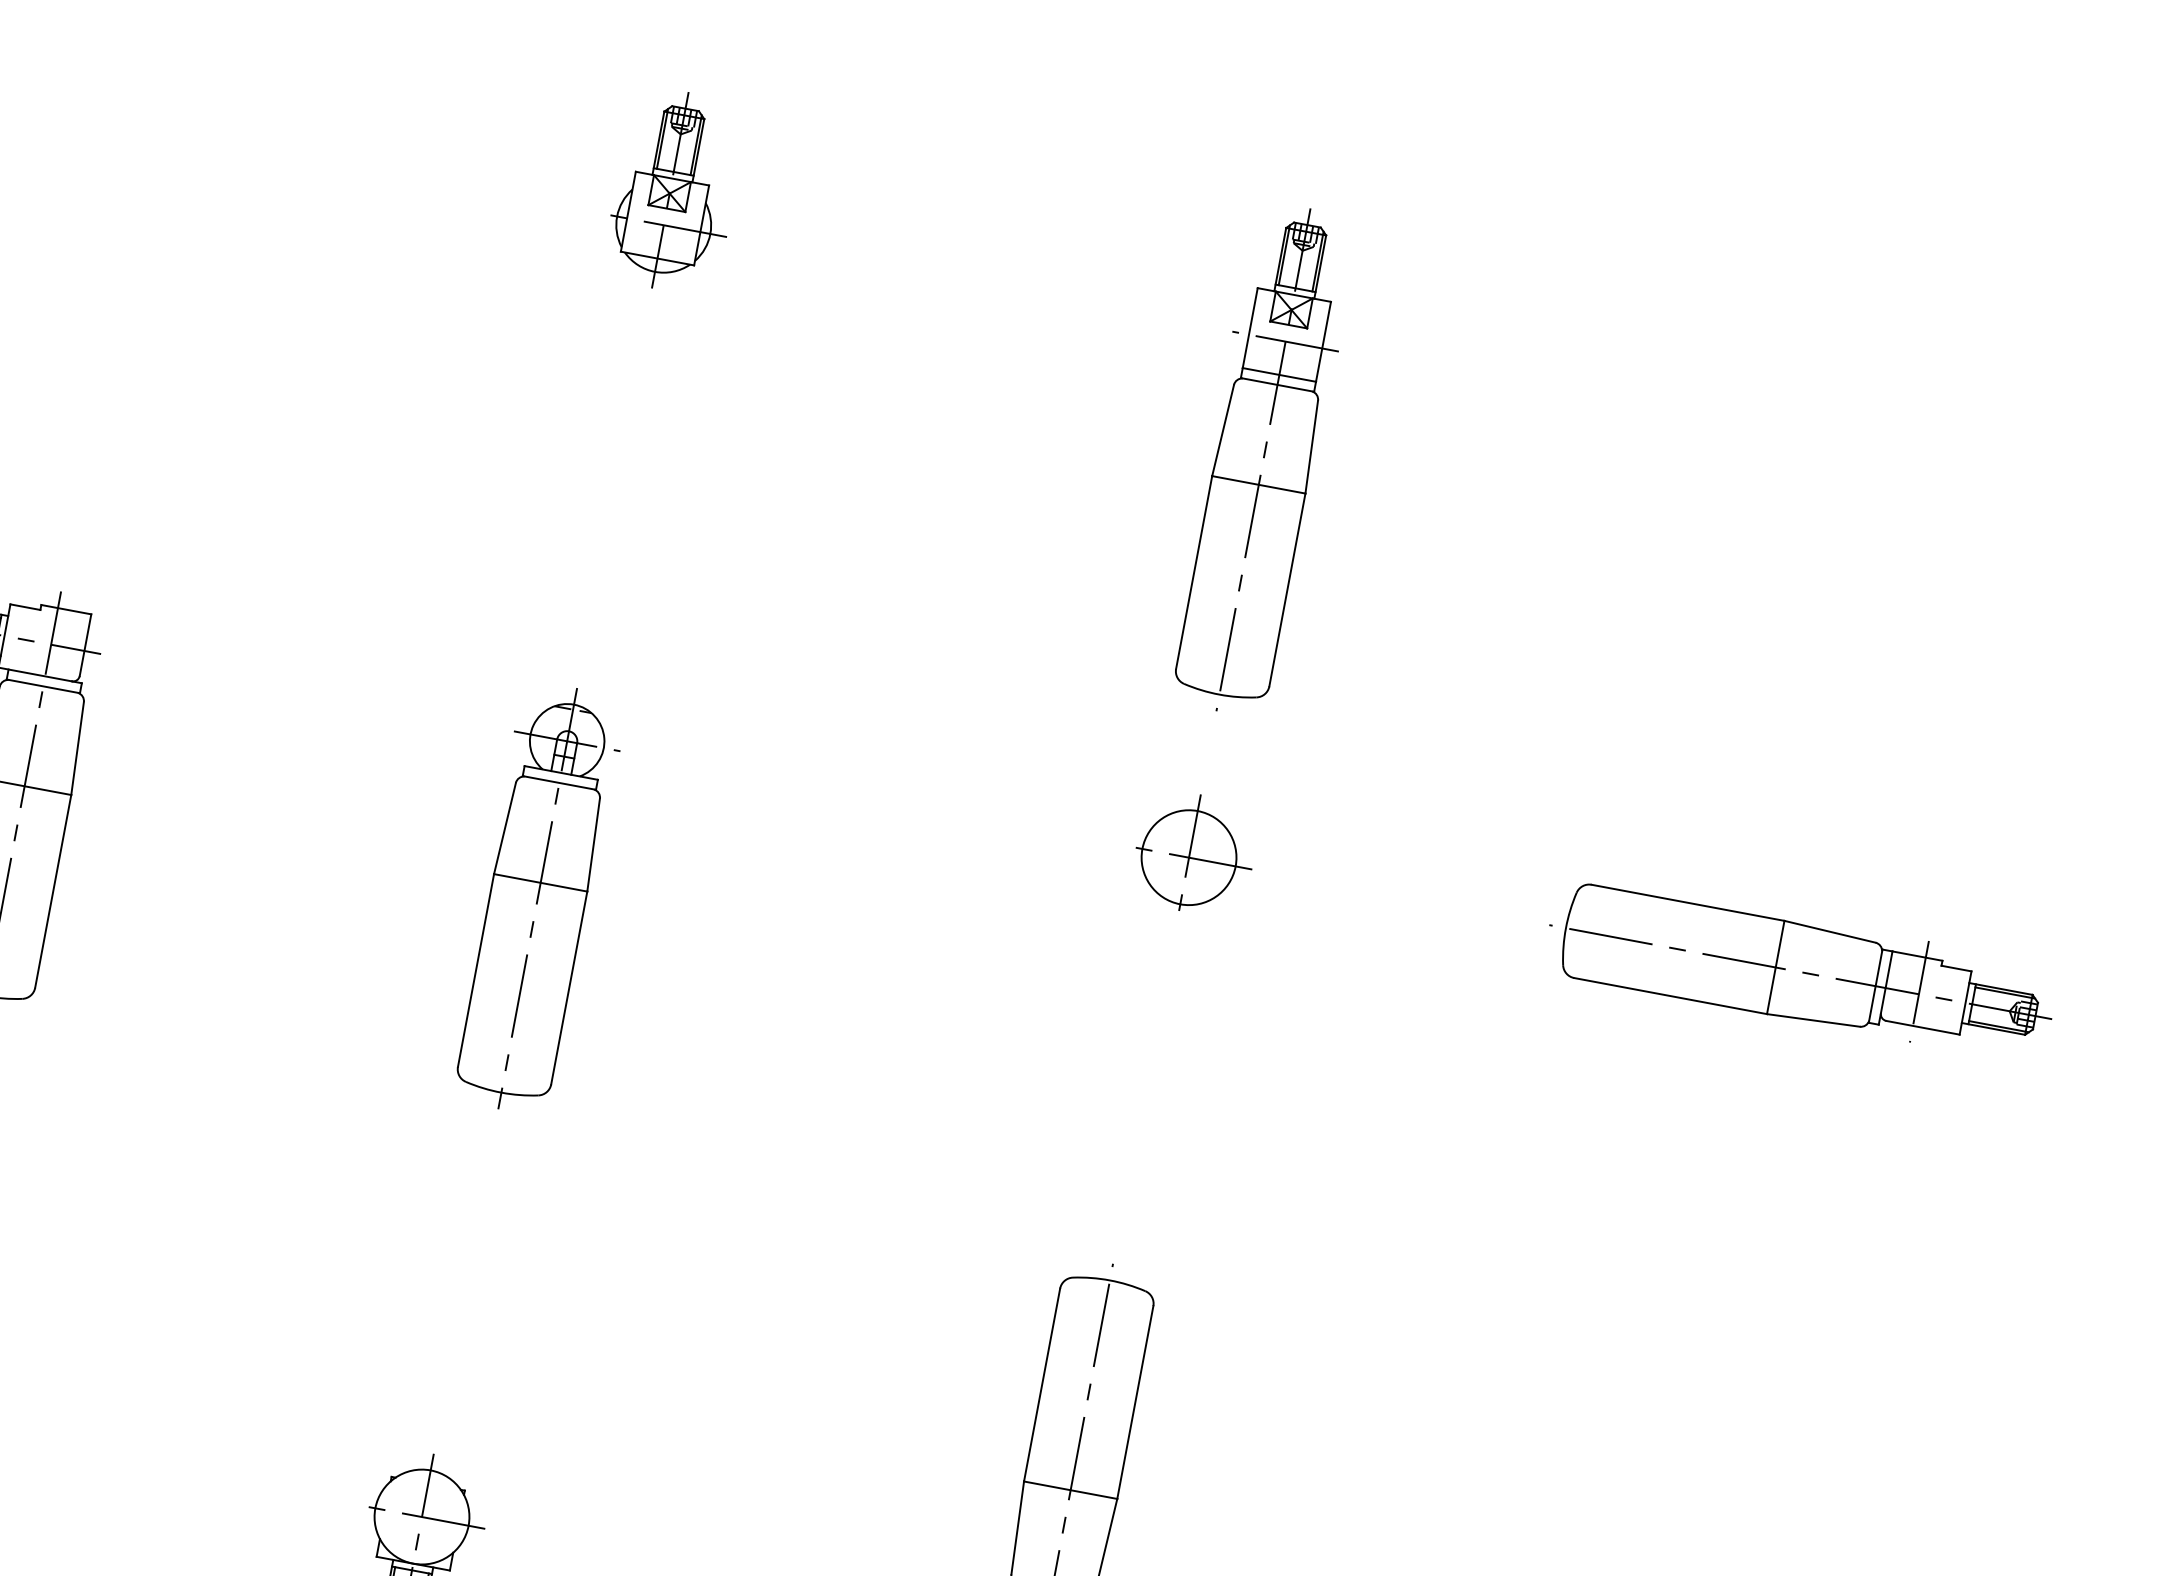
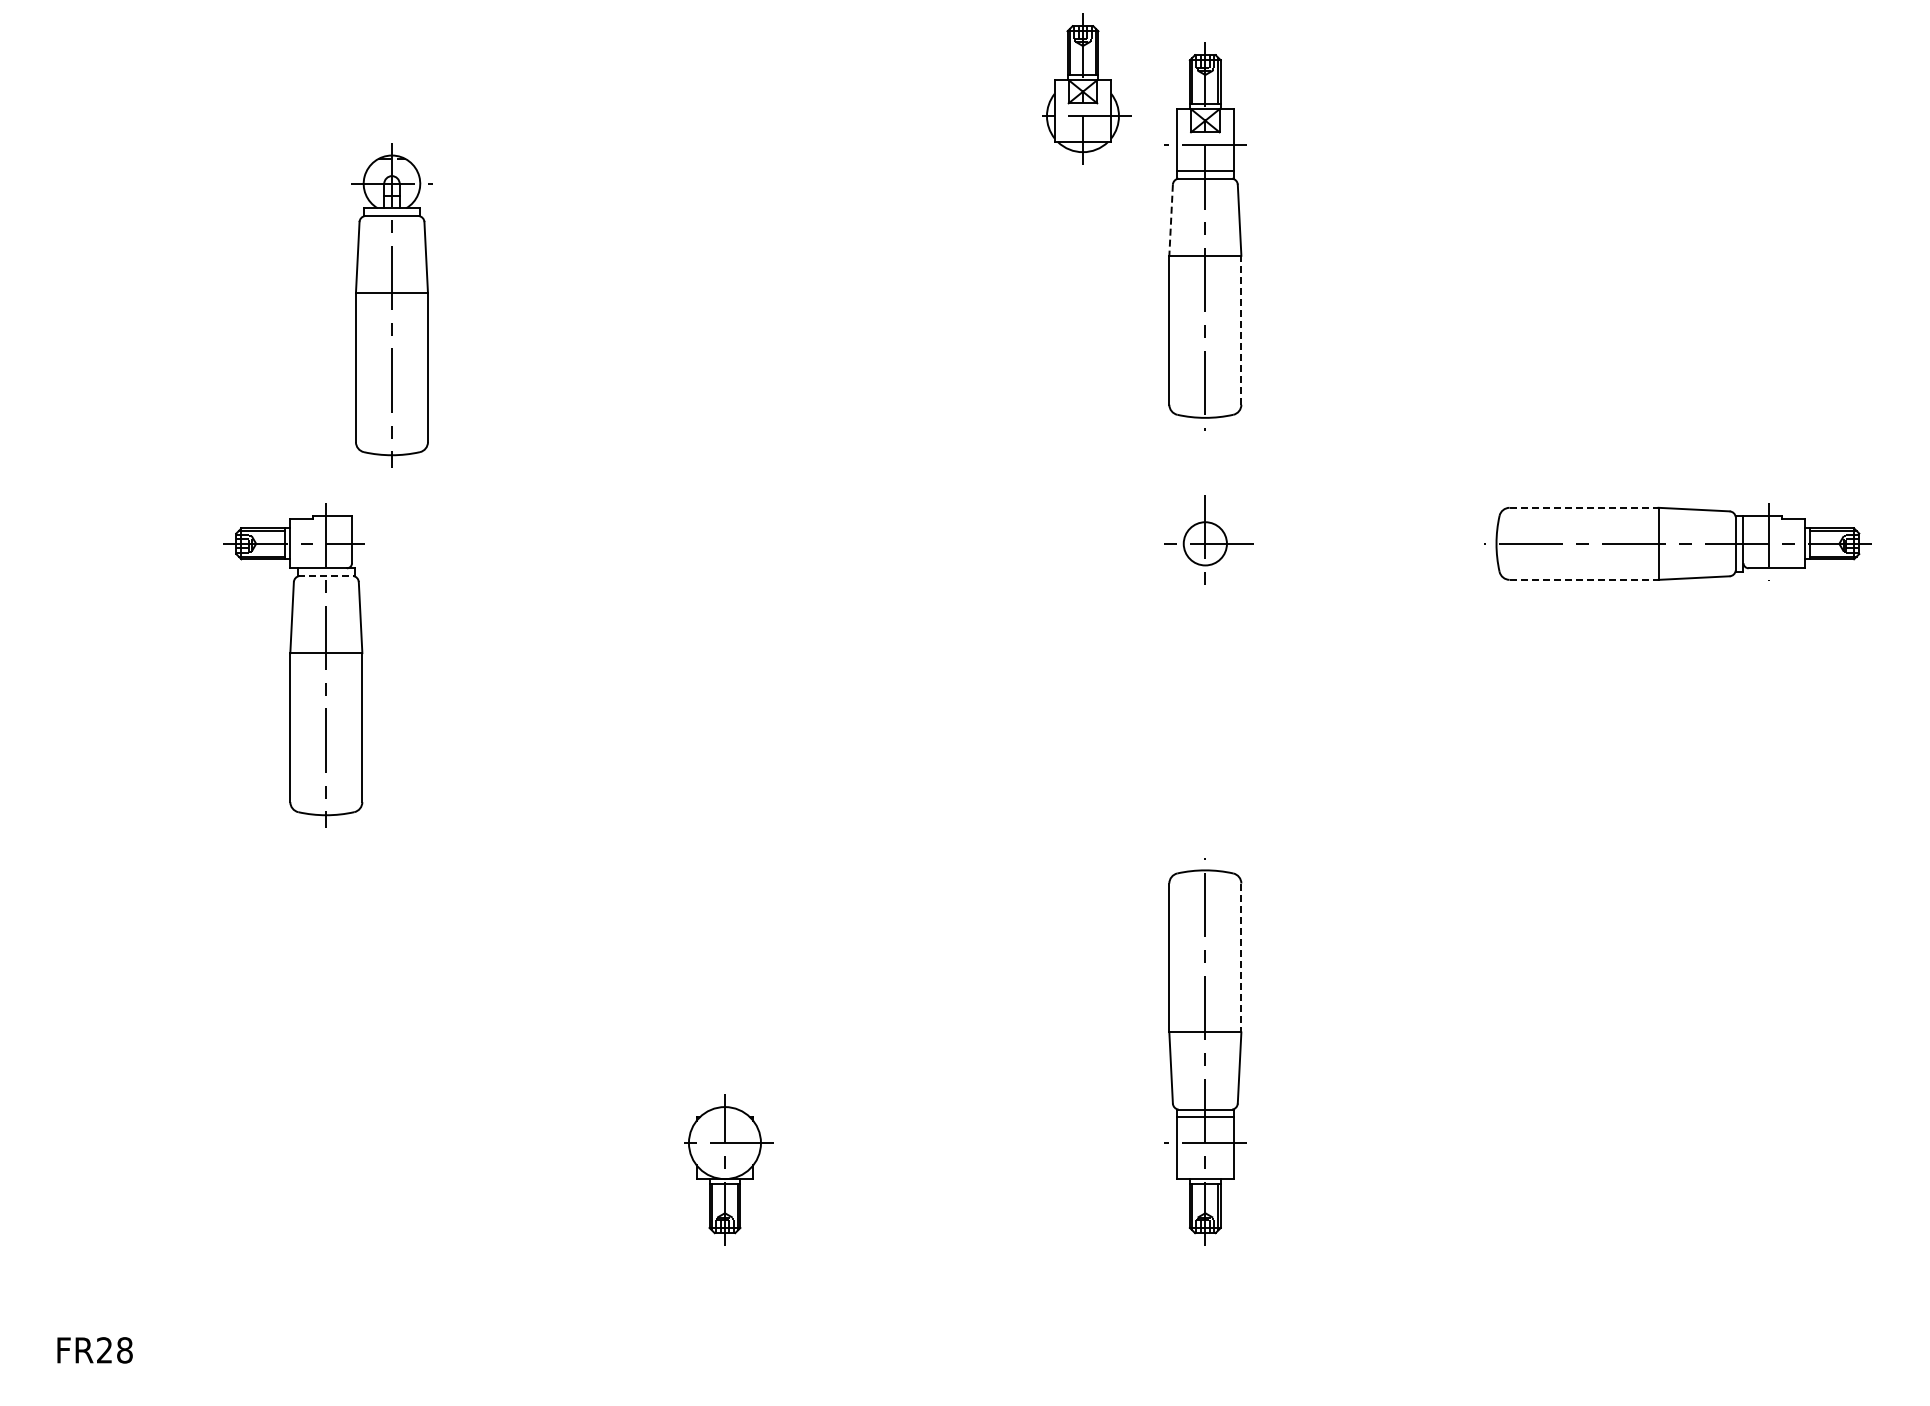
part: (675, 190) -> (1086, 88), moved
line: (1223, 430) -> (1171, 220), solid -> dashed
line: (1287, 588) -> (1241, 329), solid -> dashed
line: (43, 687) -> (326, 576), solid -> dashed
circle: (1189, 857) -> (1205, 543), size x0.6
part: (537, 898) -> (391, 305), moved
line: (1688, 902) -> (1584, 507), solid -> dashed
line: (1671, 995) -> (1584, 579), solid -> dashed
line: (1135, 1403) -> (1241, 958), solid -> dashed

